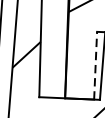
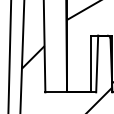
line: (95, 65) -> (91, 63), dashed -> solid

